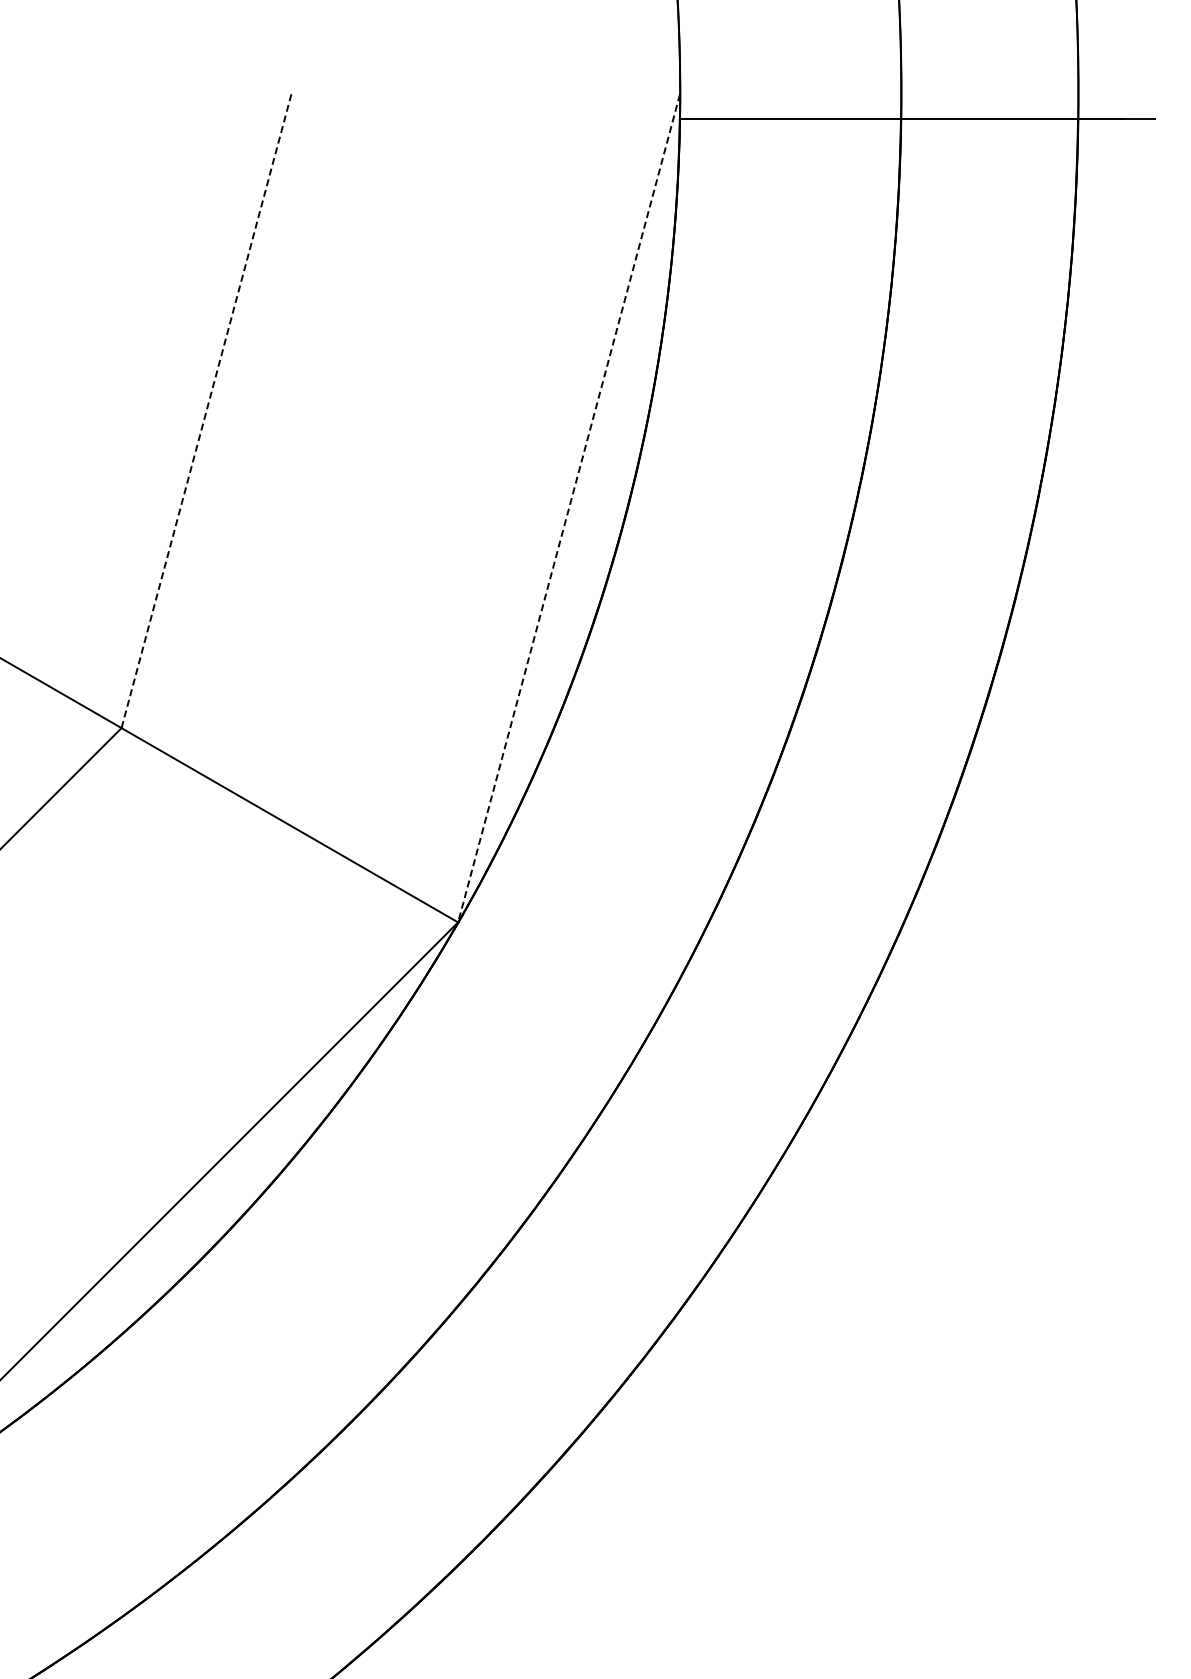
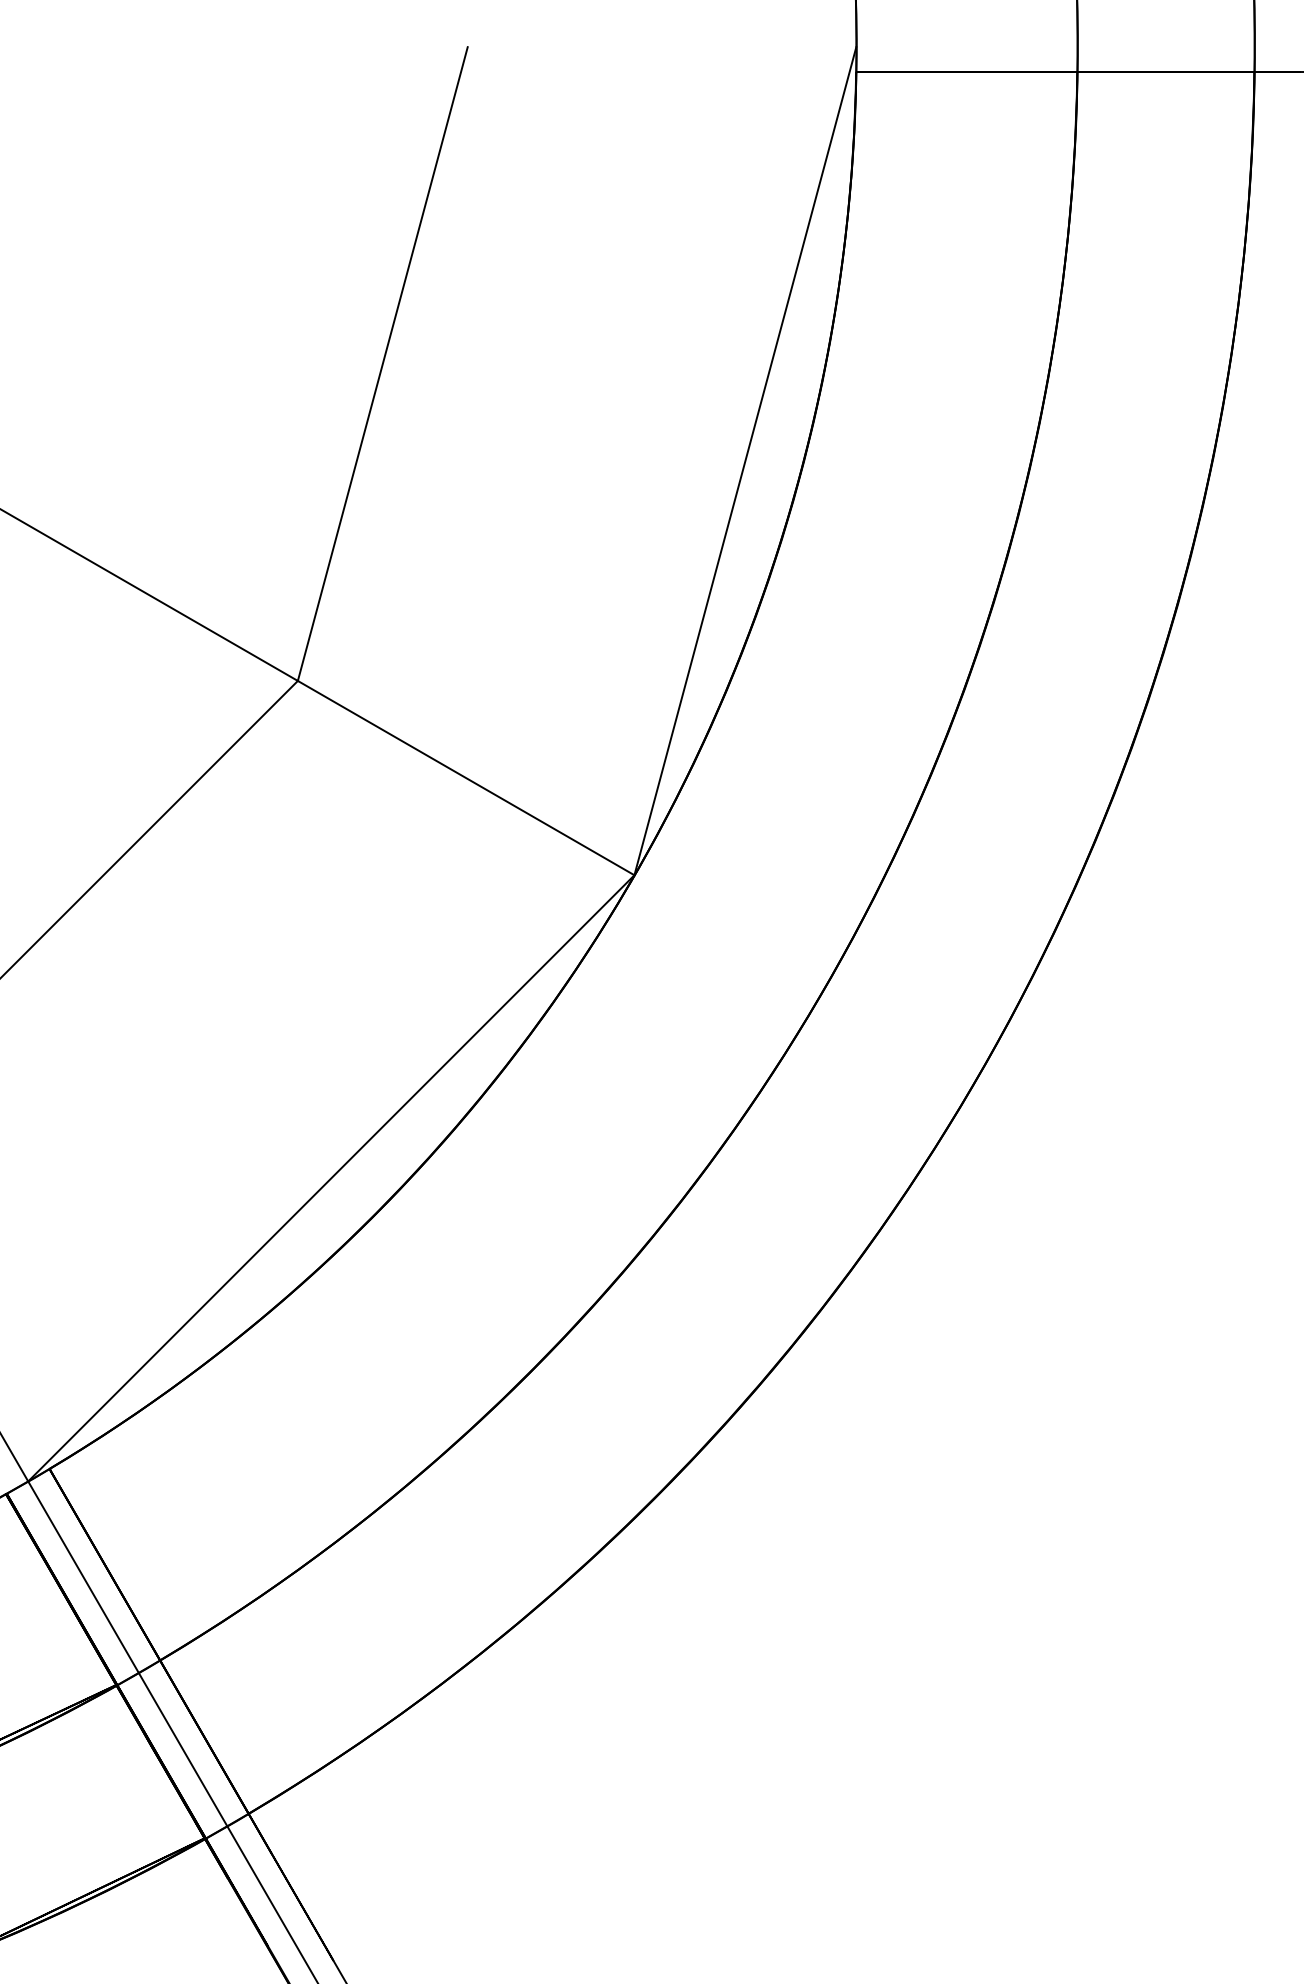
line: (206, 411) -> (382, 364), dashed -> solid
line: (569, 508) -> (745, 461), dashed -> solid

